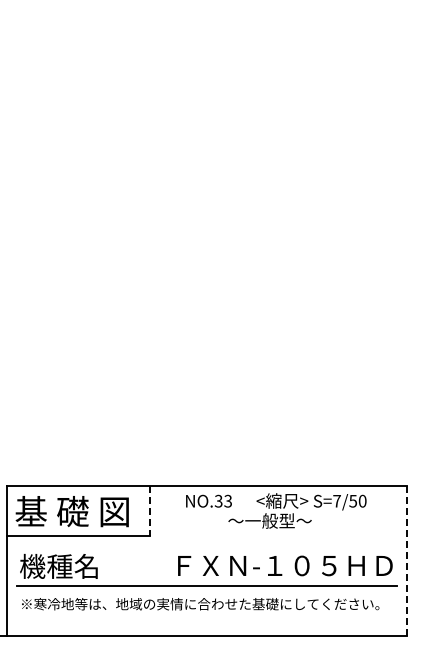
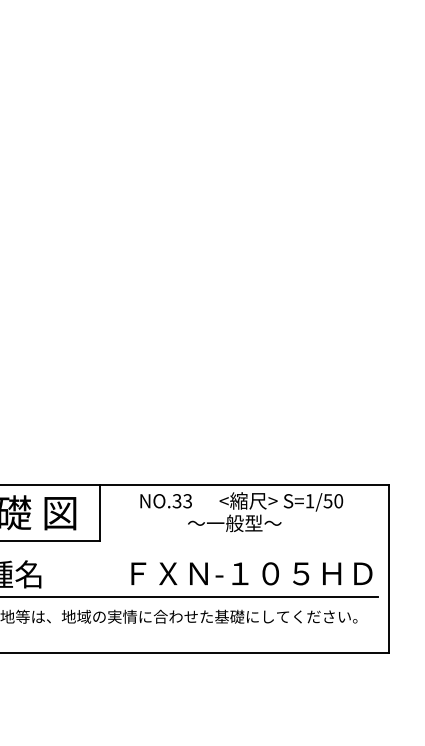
text: (336, 501) -> (309, 501), S=7/50 -> S=1/50
line: (150, 511) -> (100, 512), dashed -> solid
line: (407, 561) -> (389, 568), dashed -> solid

